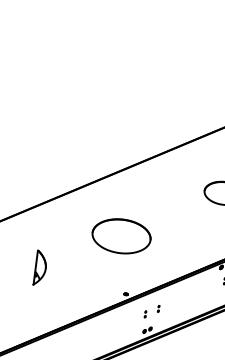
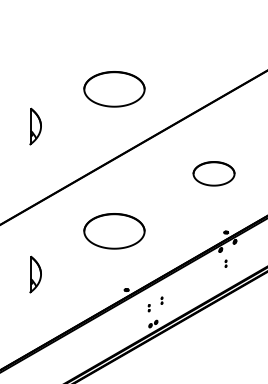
part: (139, 100) -> (114, 89), added
part: (58, 125) -> (35, 126), added

